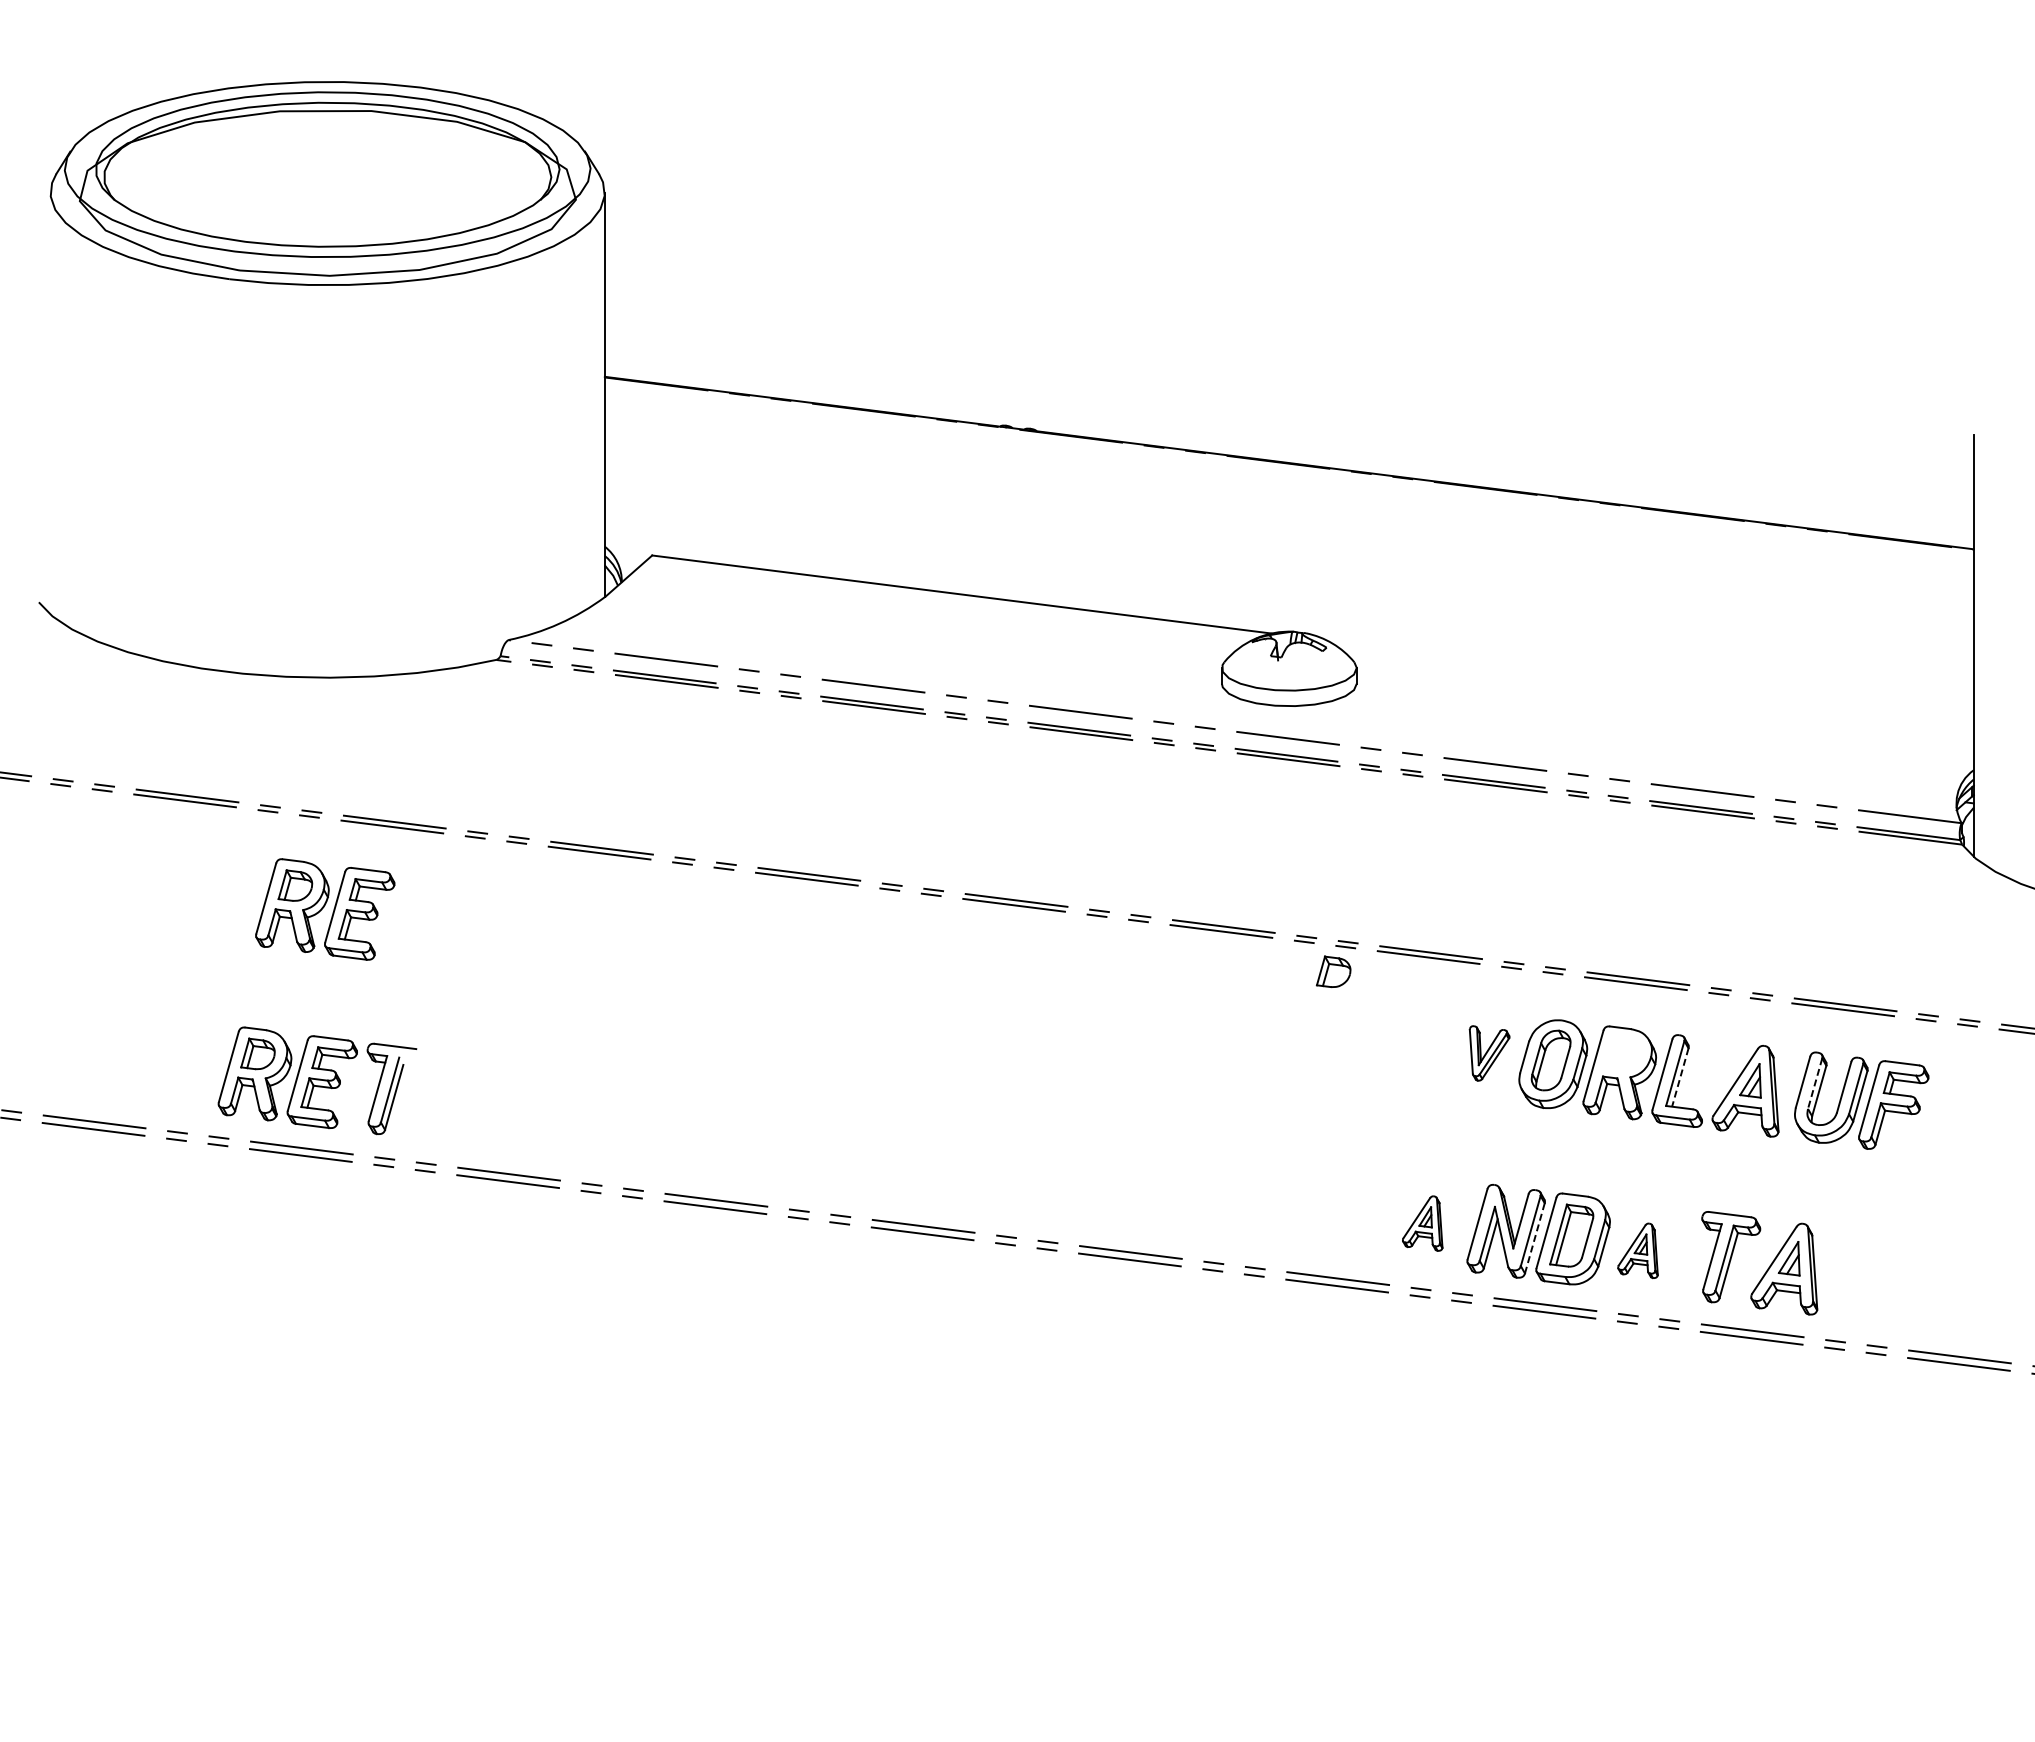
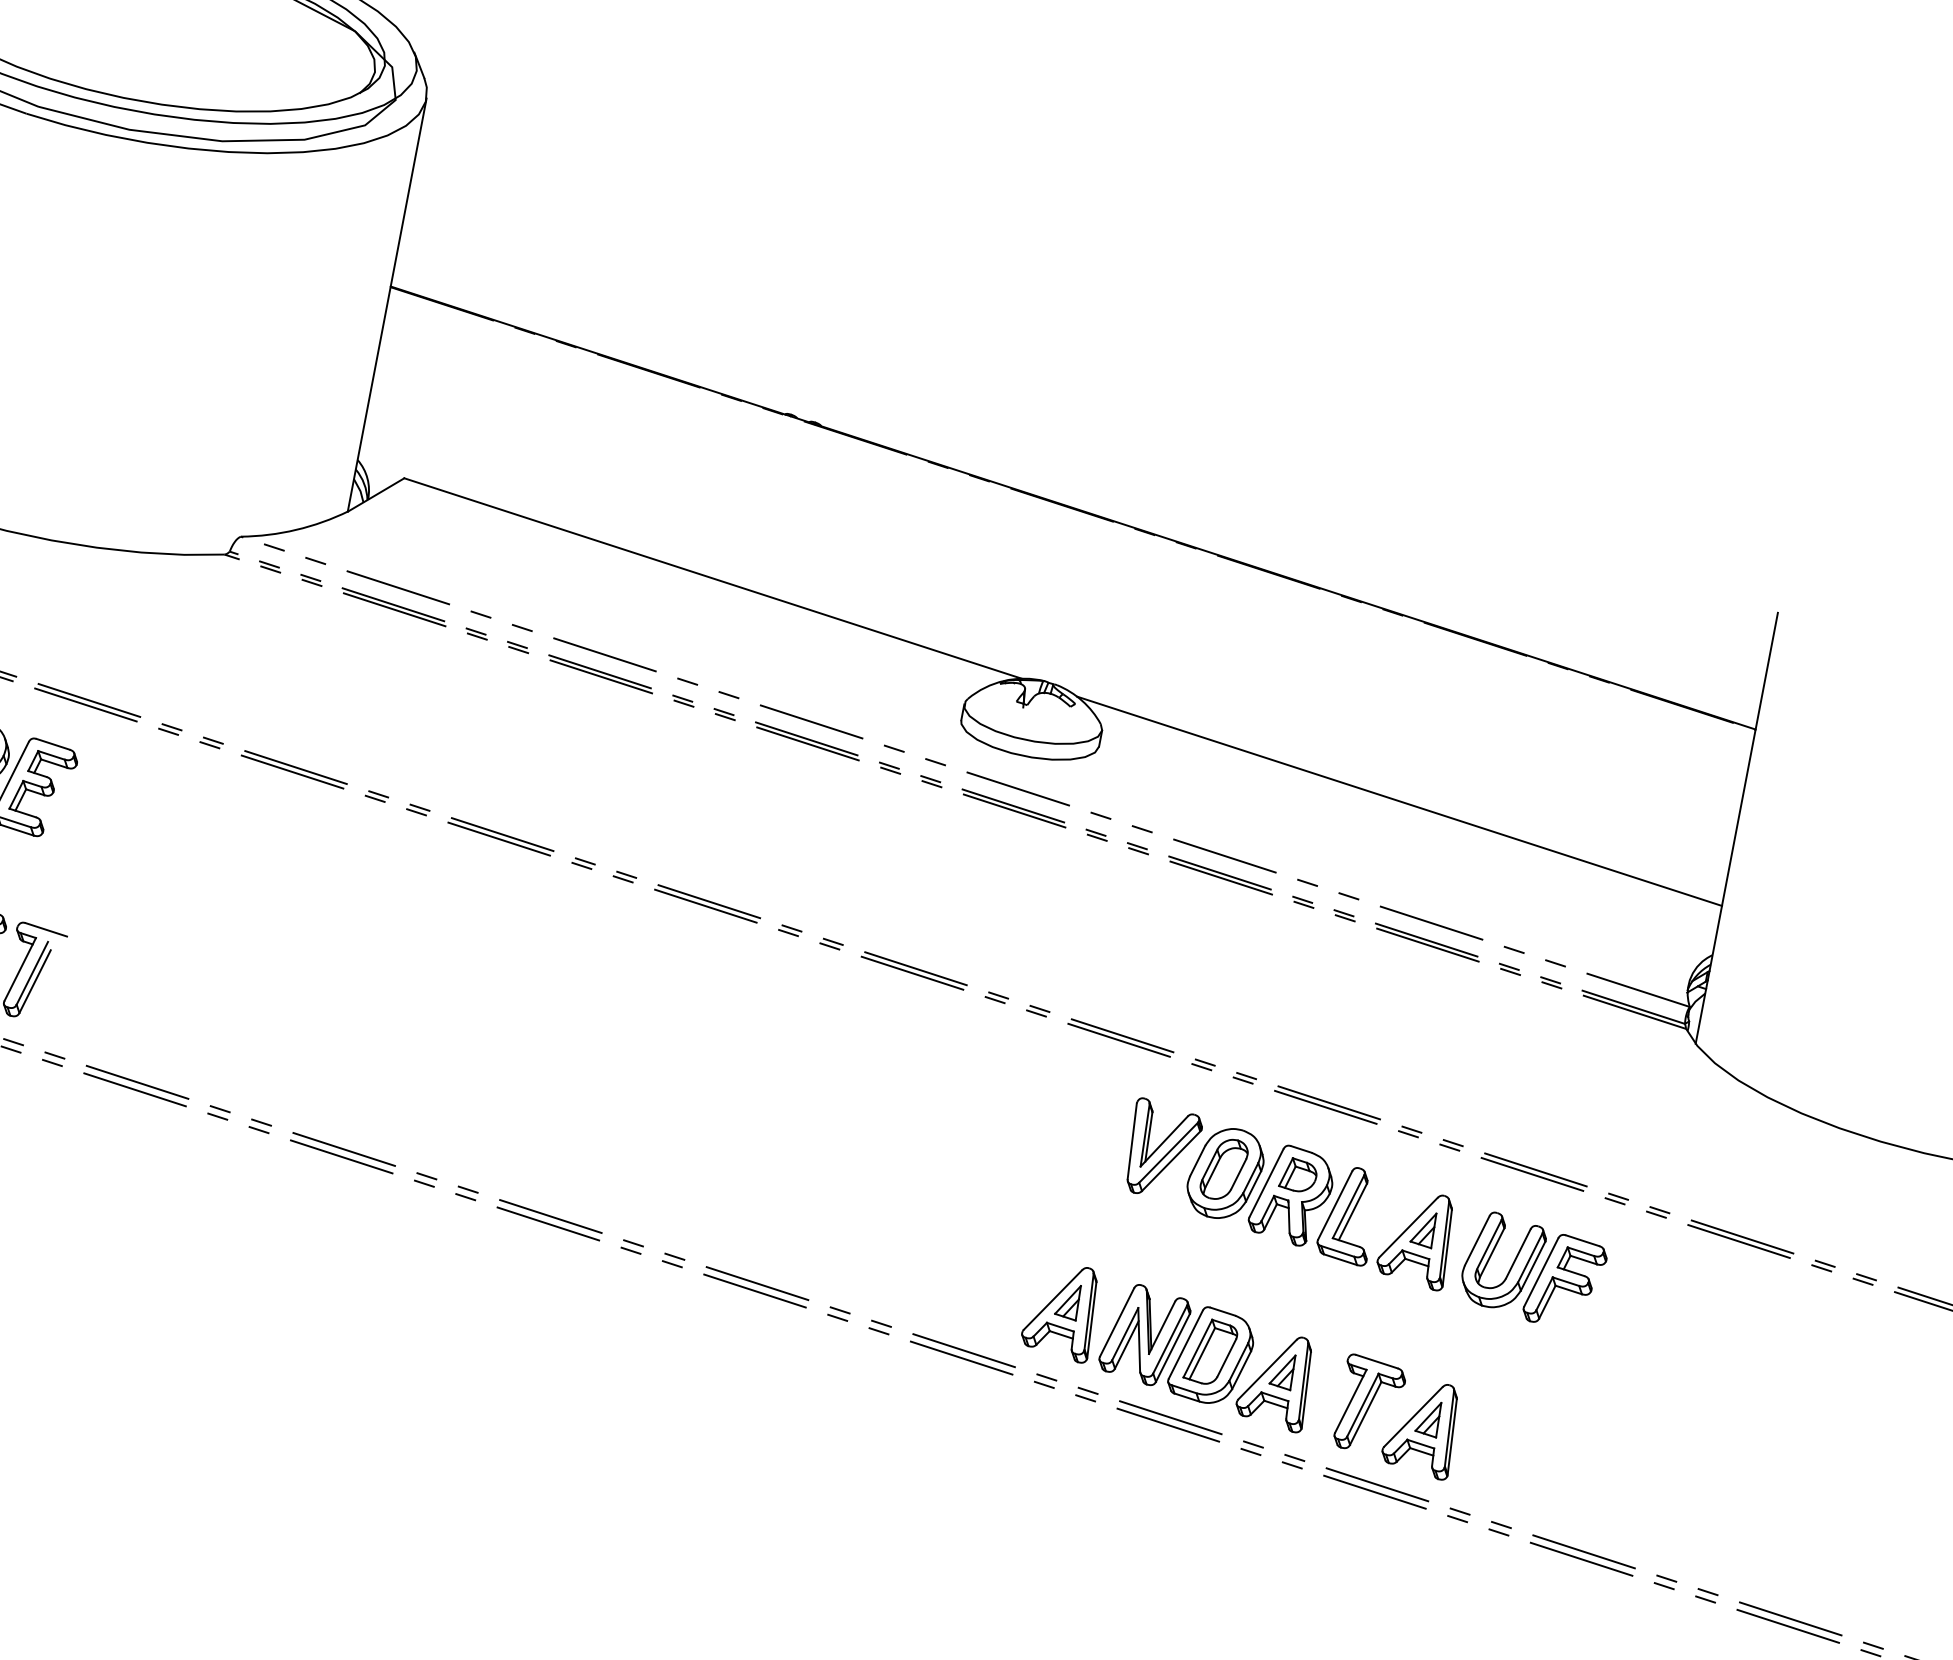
line: (1650, 681) -> (1399, 801), added
part: (1333, 971) -> (1298, 1175), moved
part: (1489, 1053) -> (1162, 1150), size x1.67
line: (1680, 1078) -> (1352, 1212), dashed -> solid
line: (1815, 1084) -> (1489, 1245), dashed -> solid
part: (1422, 1223) -> (1061, 1310), size x1.67
line: (1534, 1238) -> (1172, 1347), dashed -> solid
part: (1637, 1250) -> (1275, 1380), size x1.67

